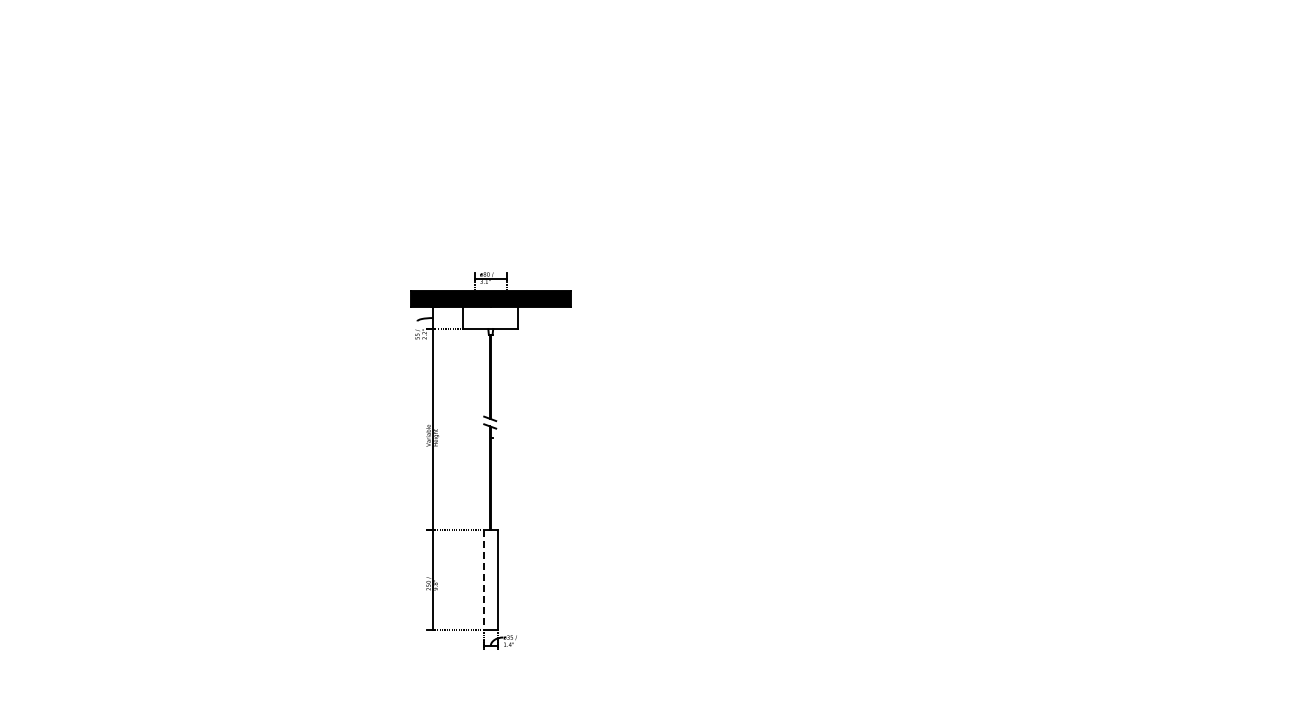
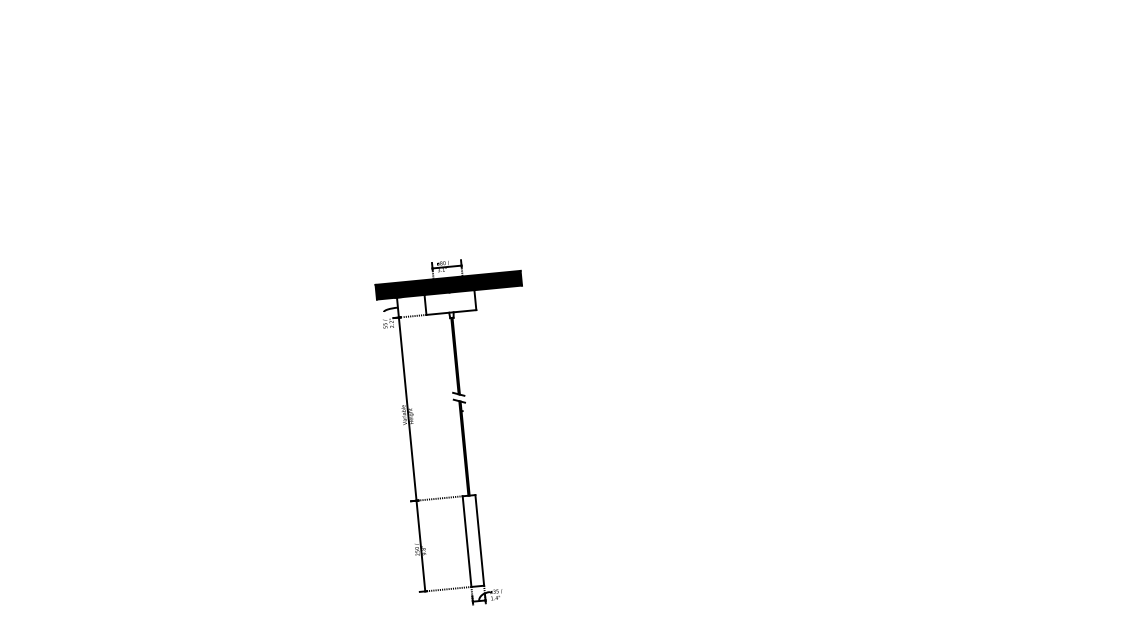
line: (483, 580) -> (466, 541), dashed -> solid

